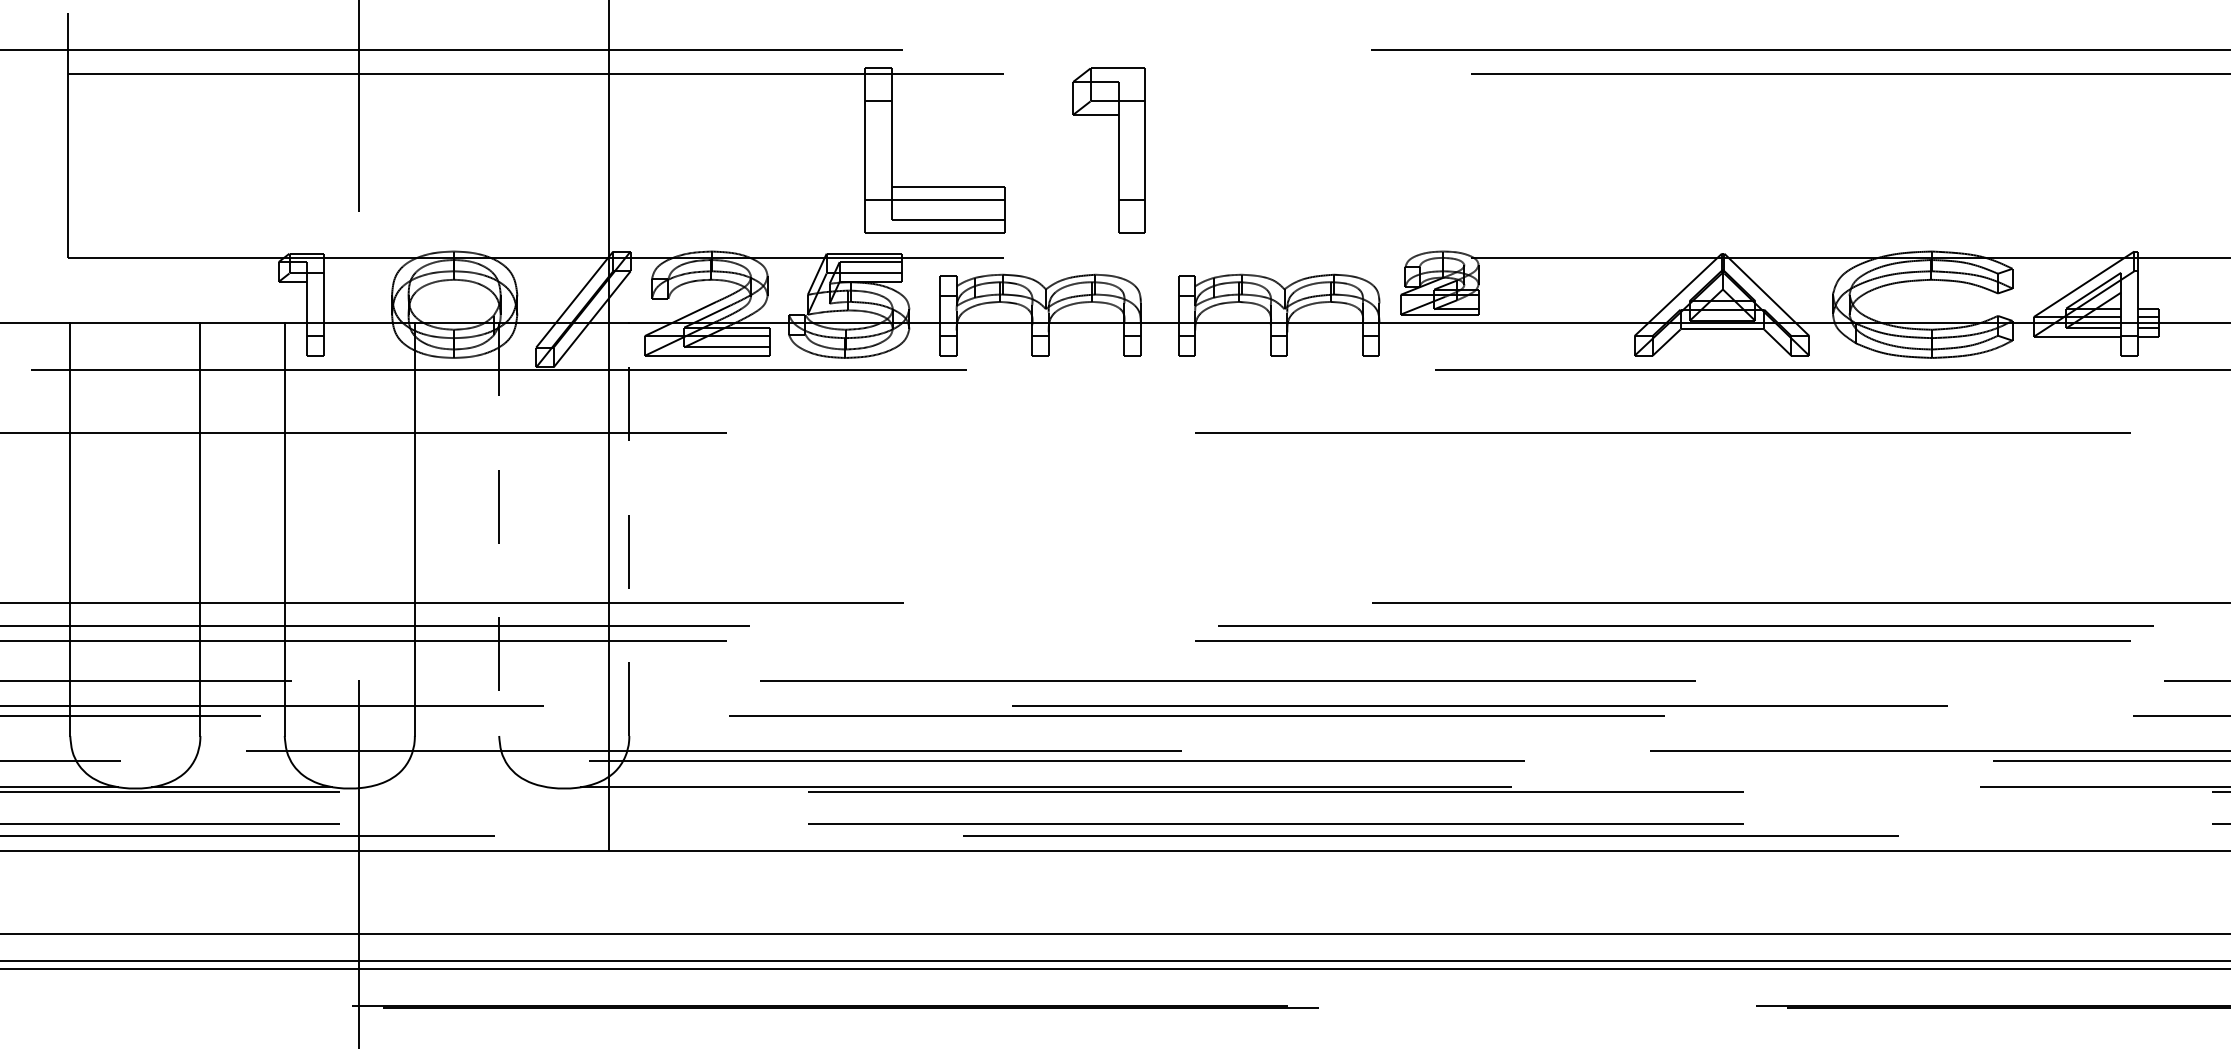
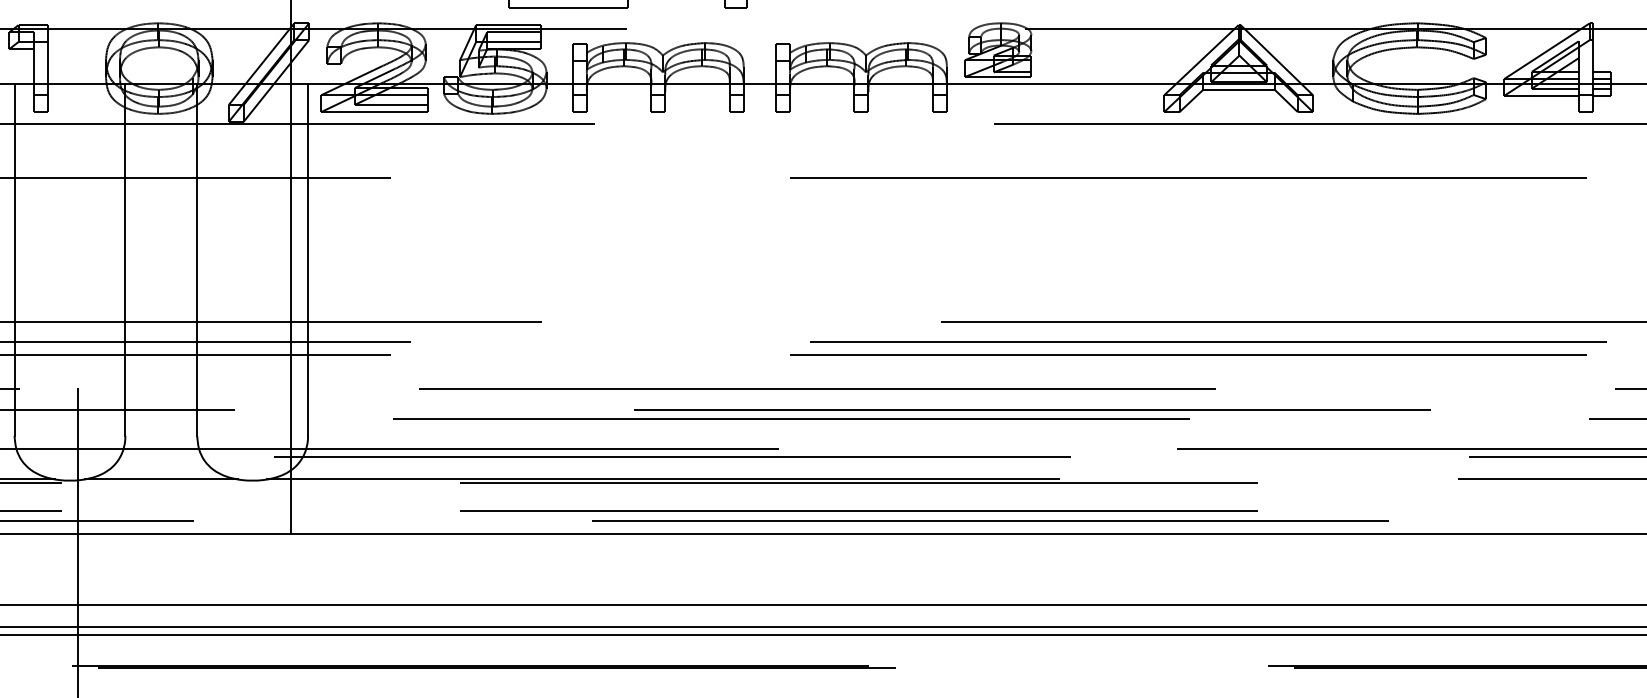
line: (499, 529) -> (197, 260), dashed -> solid
line: (629, 529) -> (308, 260), dashed -> solid
line: (456, 786) -> (160, 478), added

